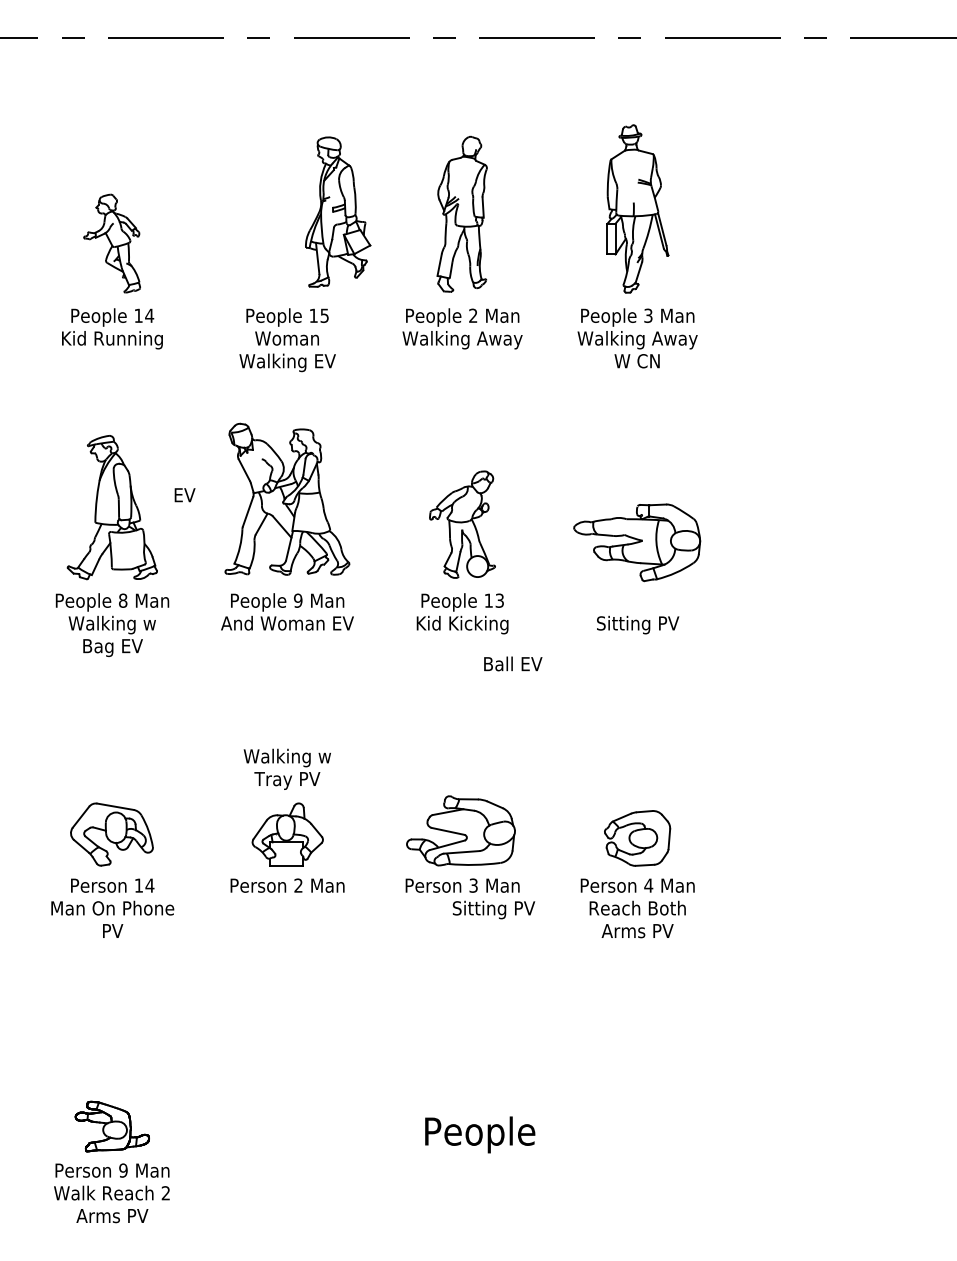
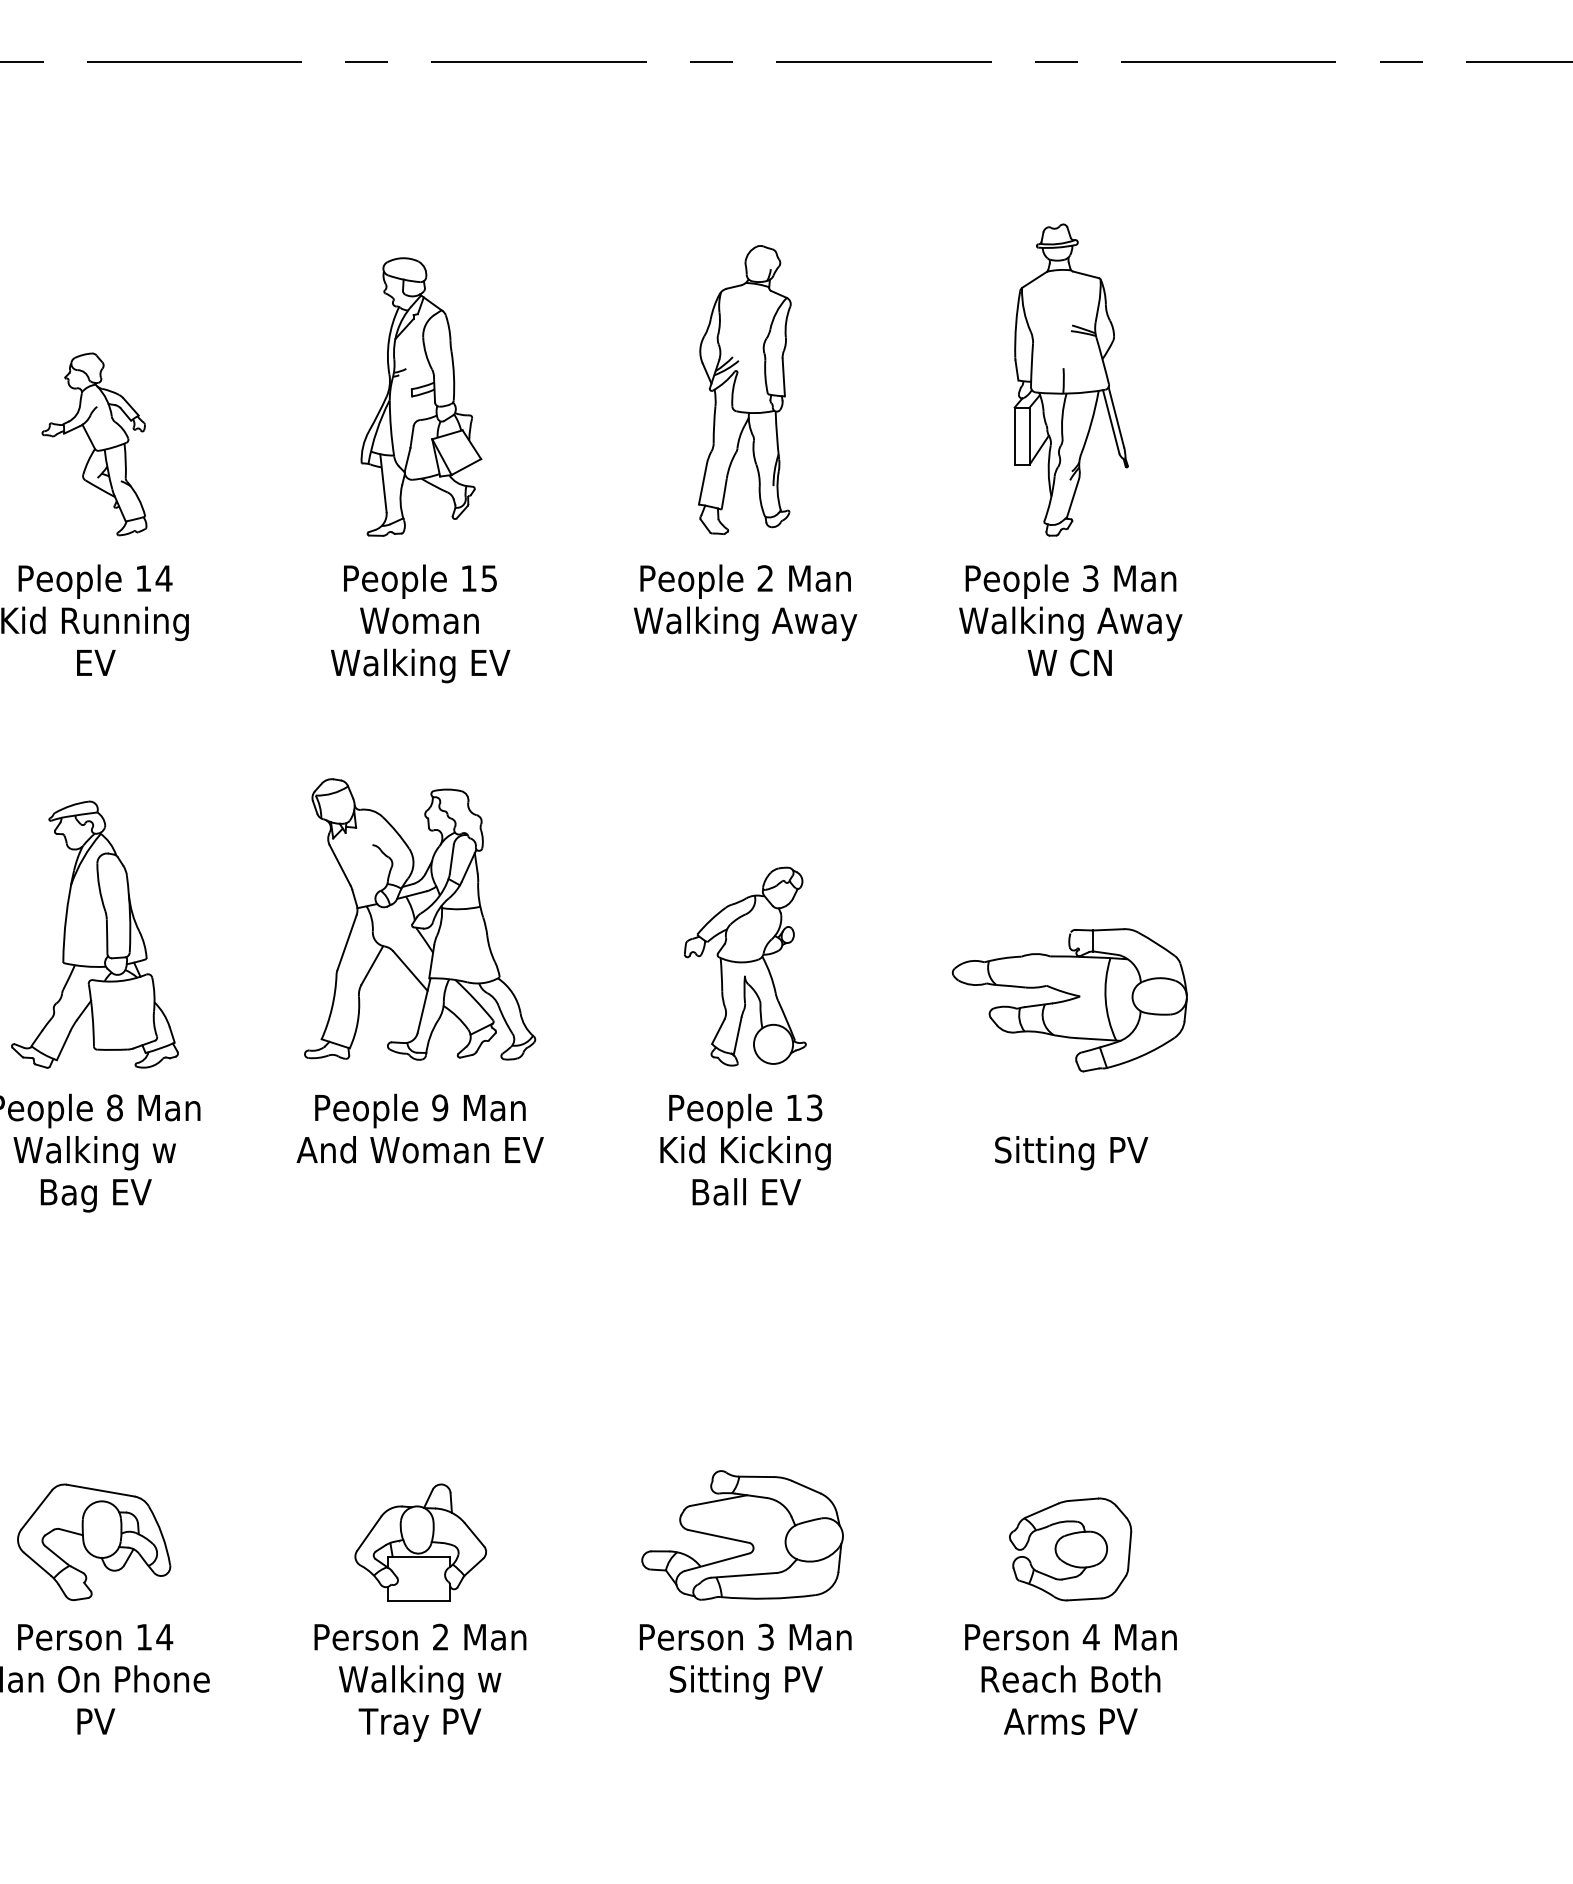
part: (338, 211) -> (422, 395), moved
text: (184, 495) -> (95, 663), moved
text: (513, 663) -> (747, 1191), moved
text: (286, 768) -> (418, 1701), moved
text: (493, 909) -> (745, 1681), moved

